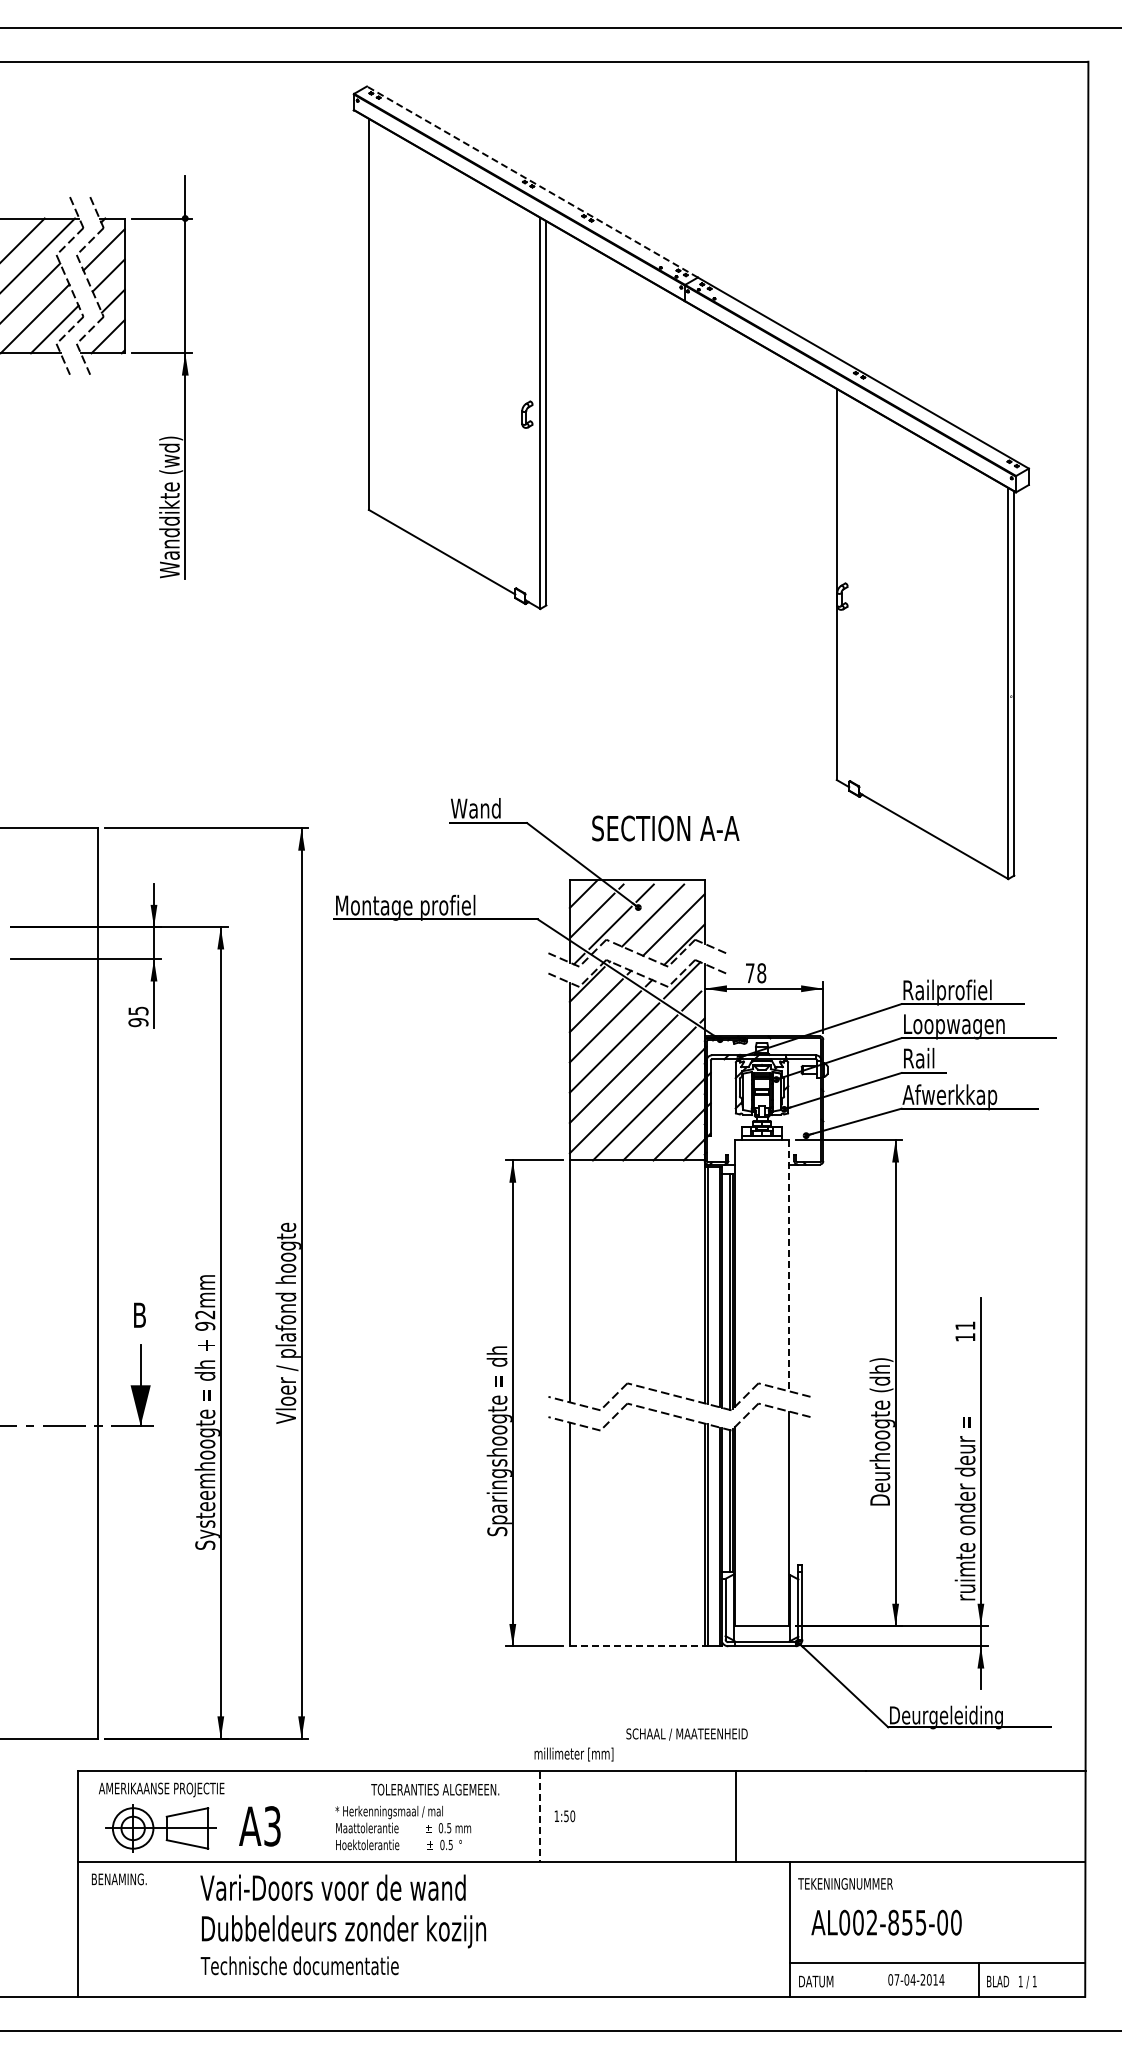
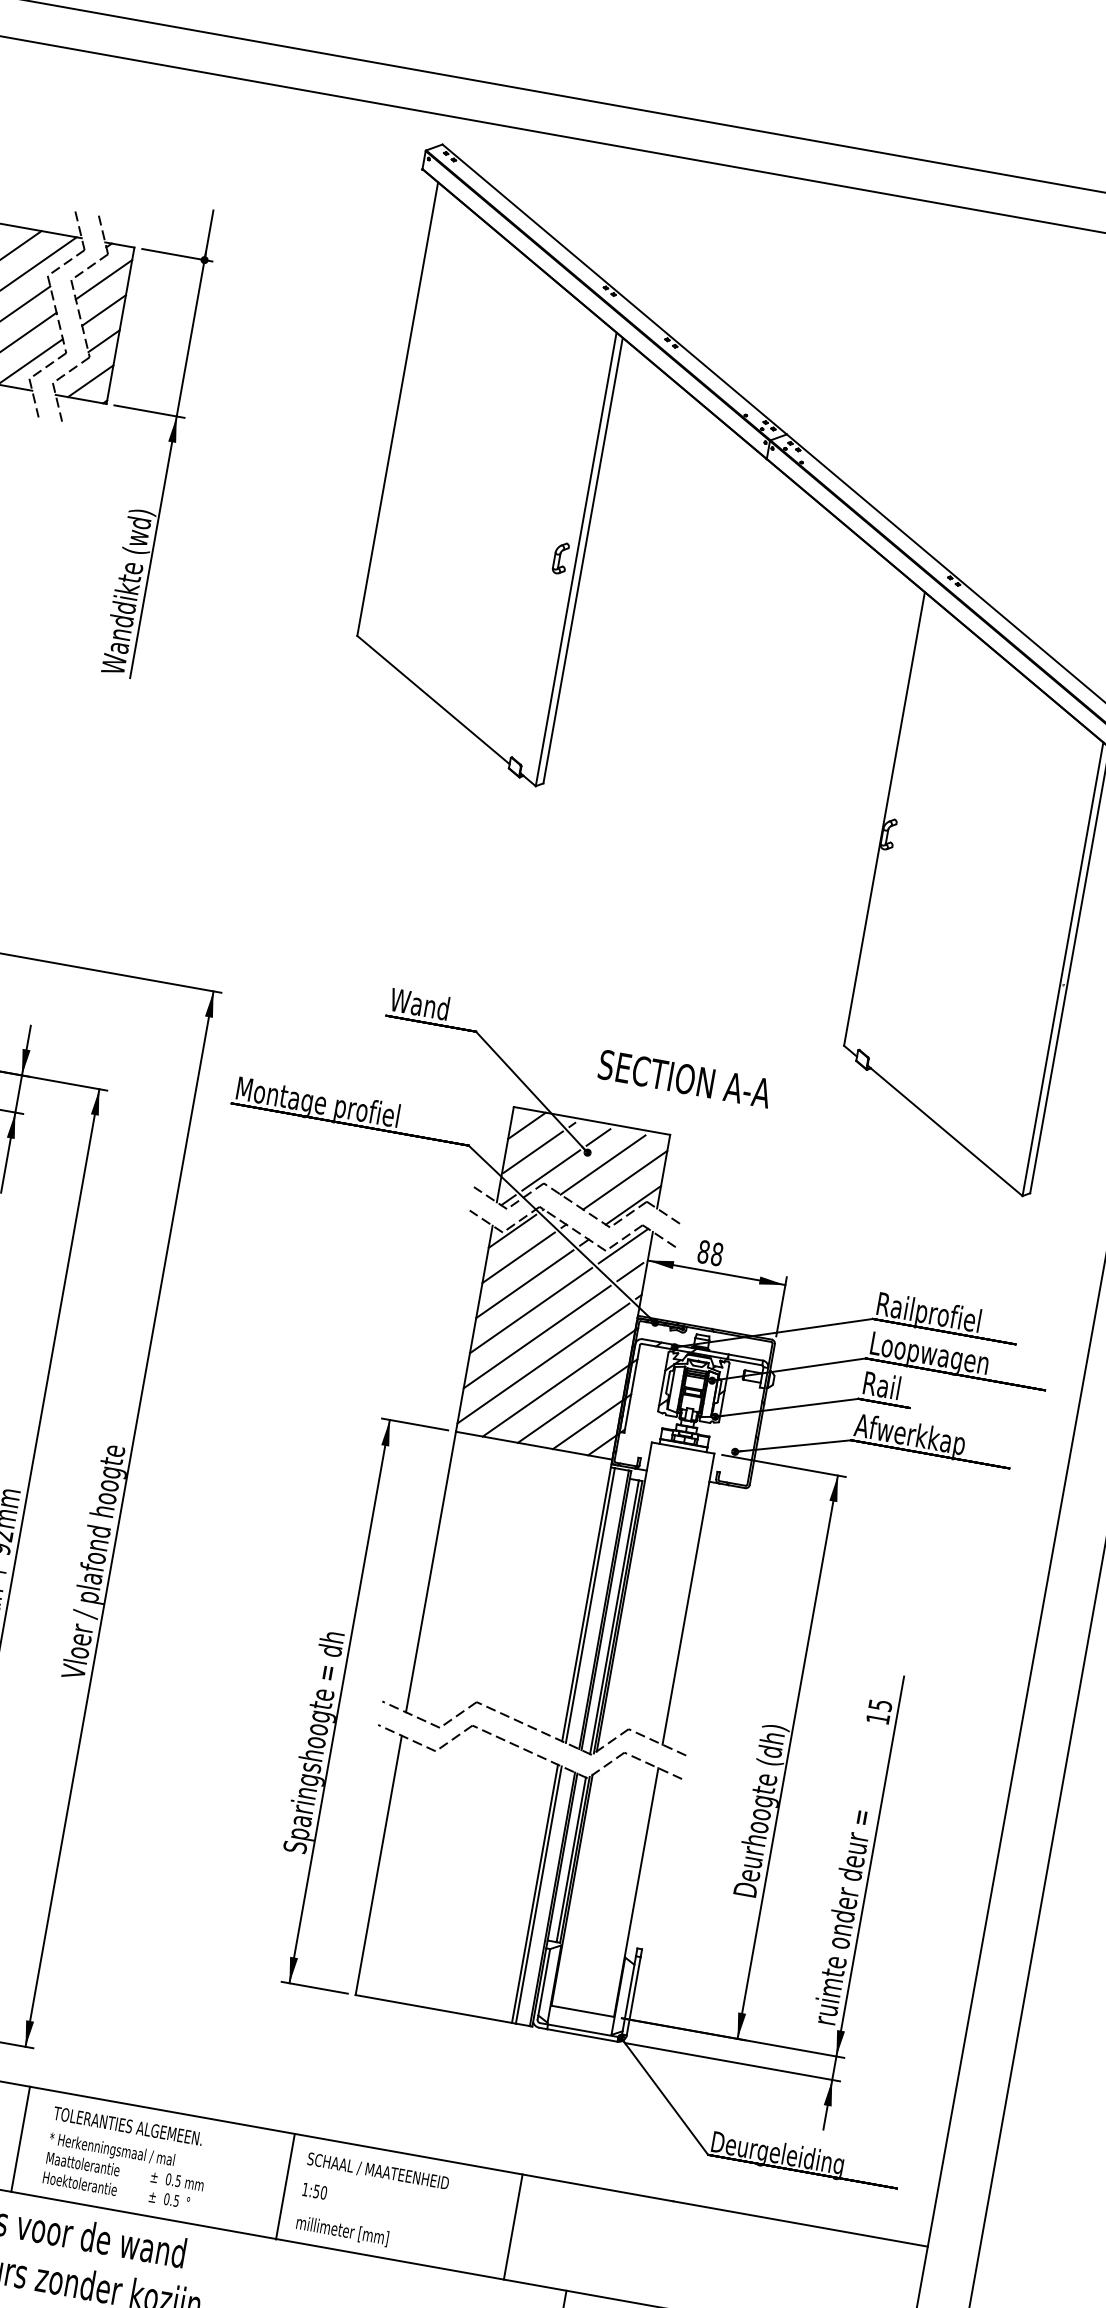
line: (532, 181) -> (614, 288), dashed -> solid
text: (665, 828) -> (684, 1078), moved
text: (749, 973) -> (702, 1252), 78 -> 88
line: (789, 1265) -> (688, 1598), dashed -> solid
text: (965, 1325) -> (880, 1704), 11 -> 15
line: (637, 1646) -> (434, 2009), dashed -> solid
text: (686, 1734) -> (377, 2171), moved
text: (573, 1754) -> (341, 2231), moved
text: (435, 1789) -> (128, 2126), moved
line: (311, 1816) -> (20, 2139), added
line: (539, 1817) -> (285, 2187), dashed -> solid

